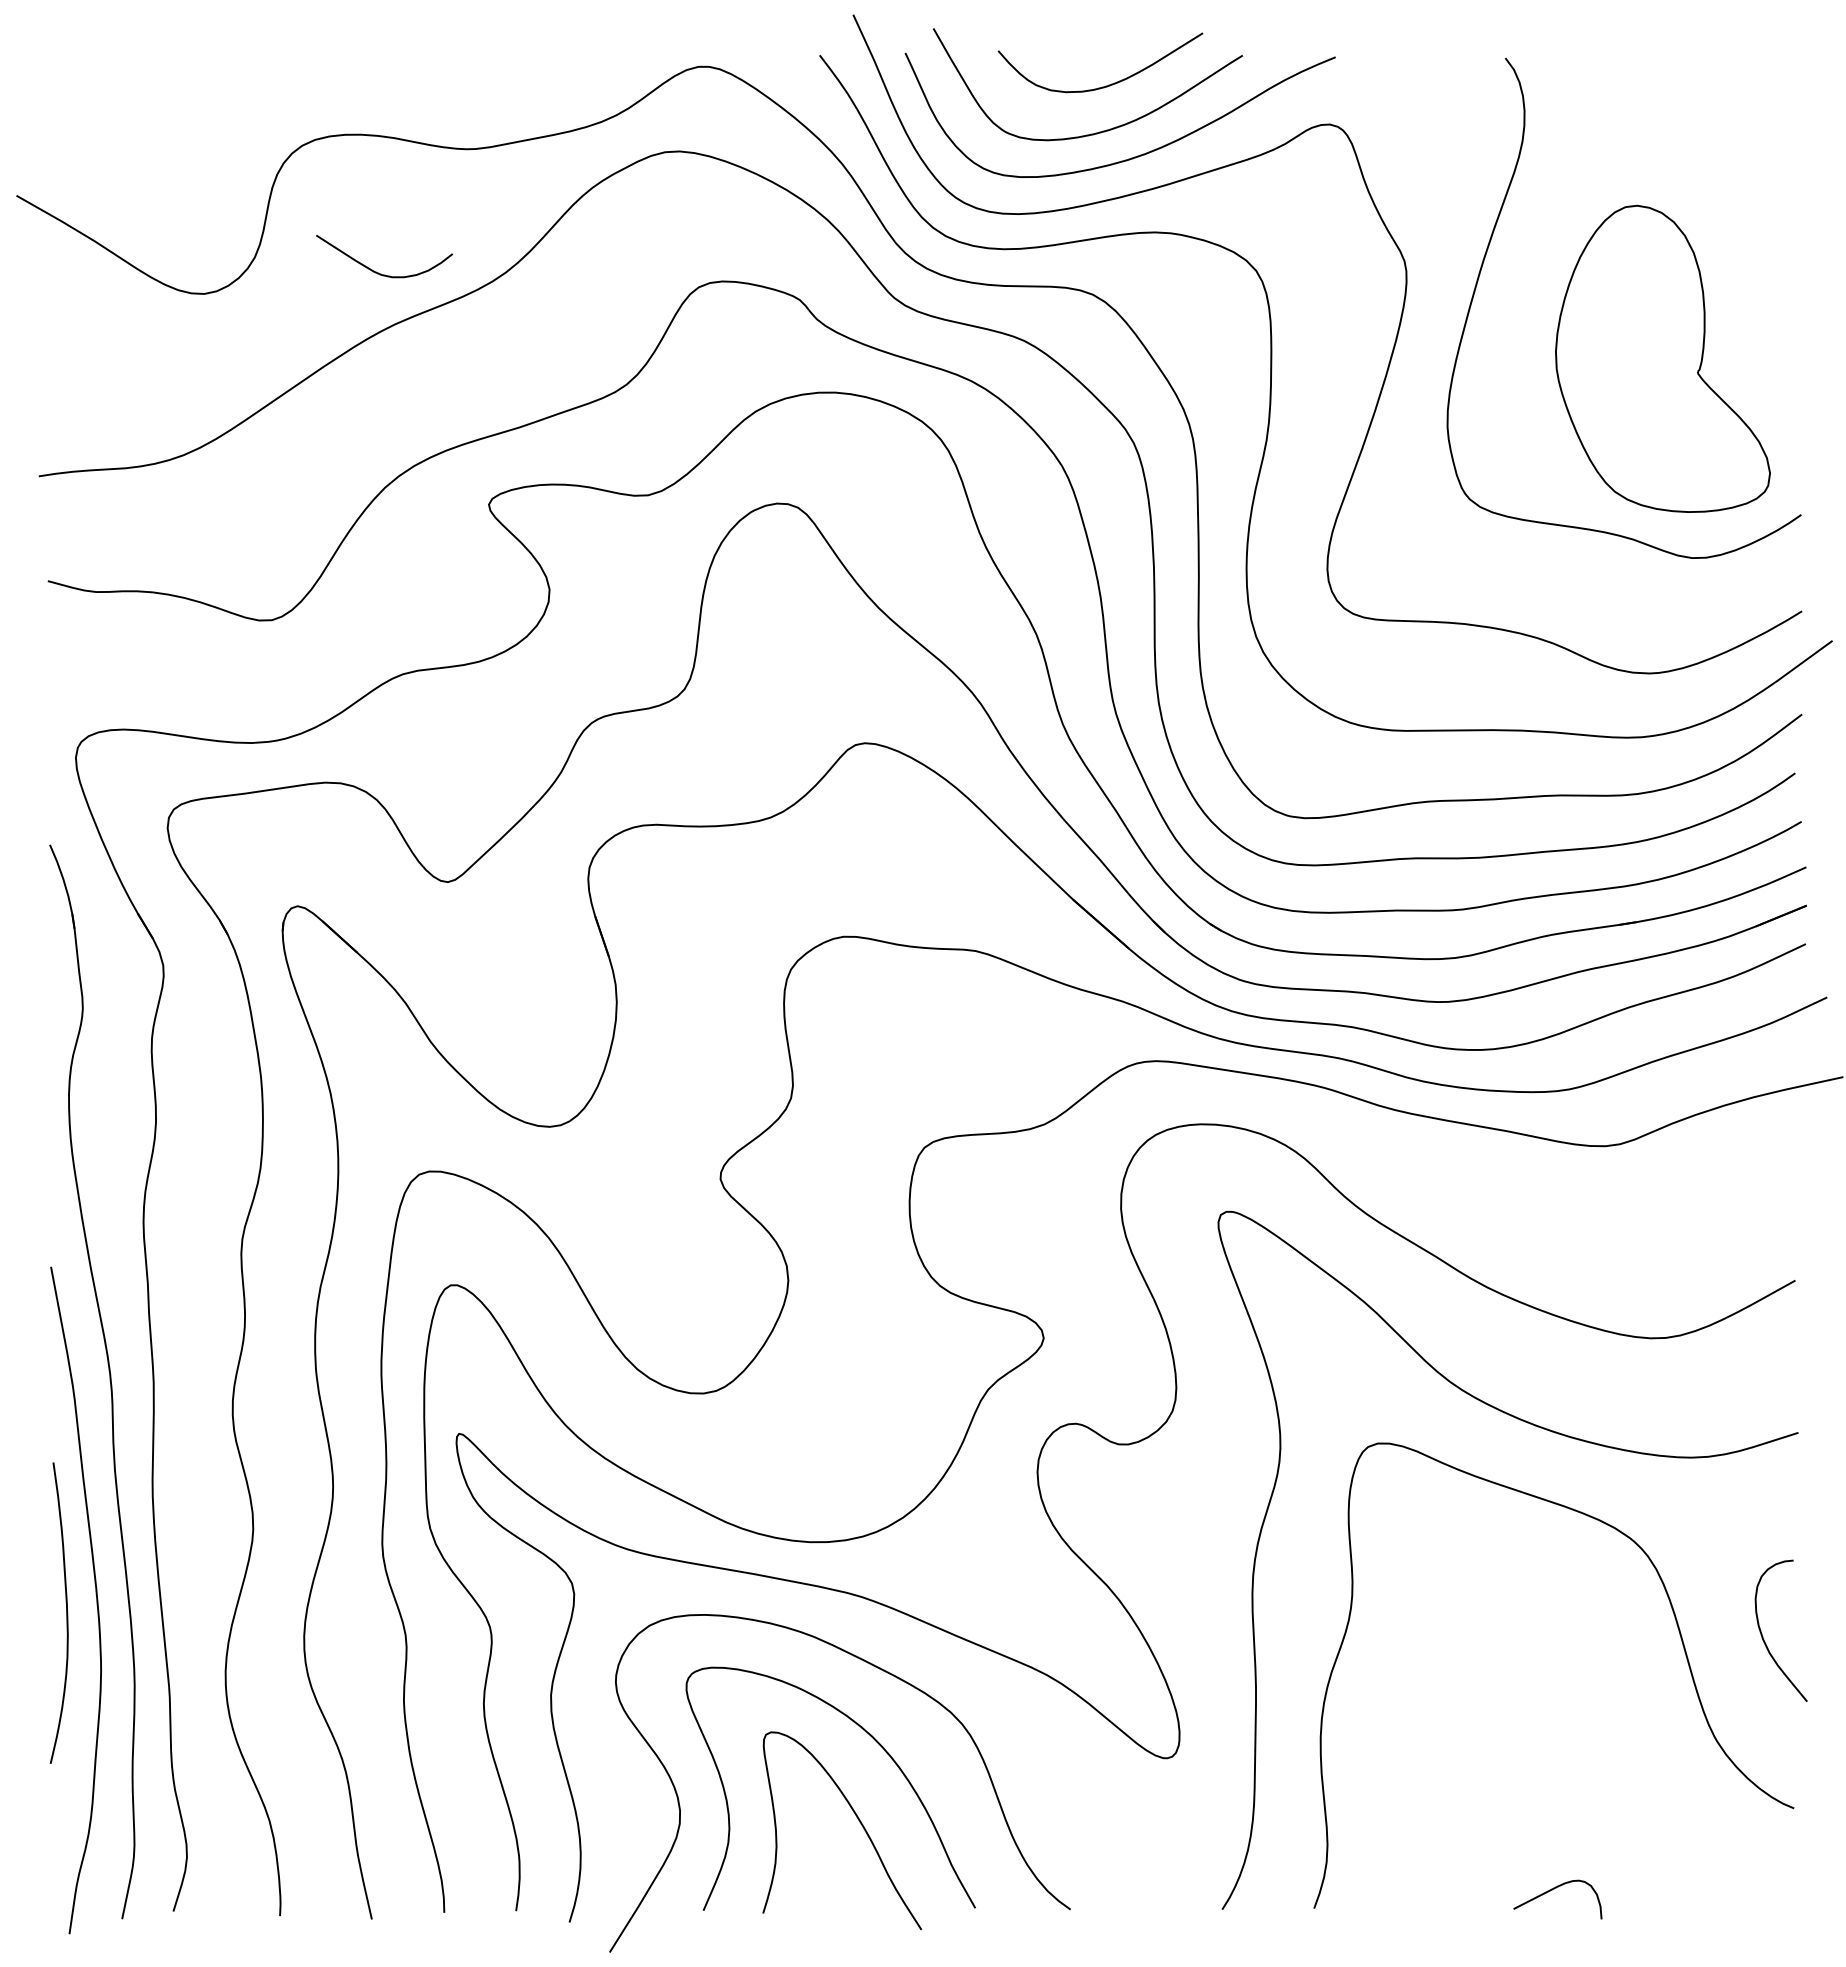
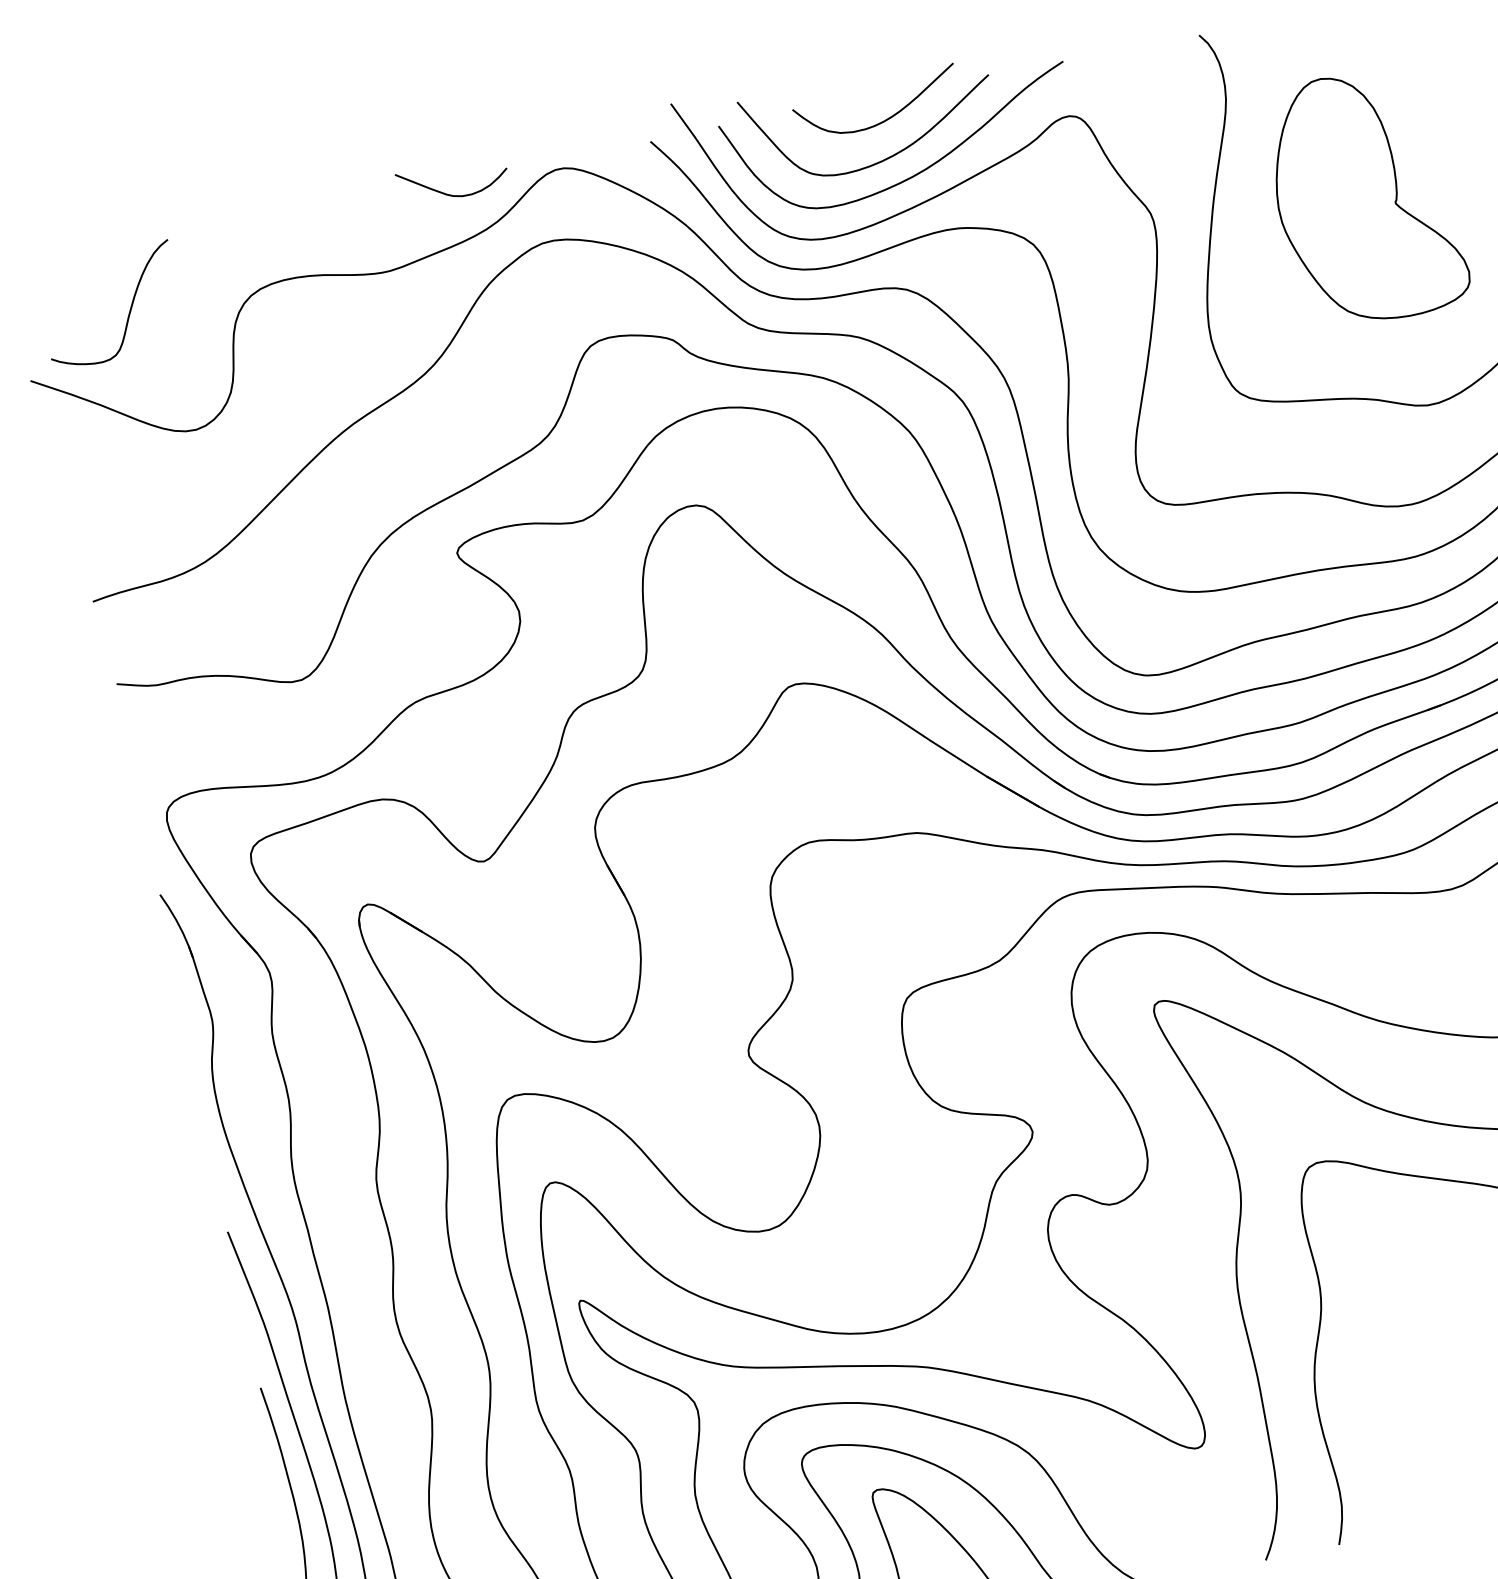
curve: (152, 134) -> (129, 310), added
curve: (376, 271) -> (448, 194), moved
part: (1662, 358) -> (1364, 197), moved

